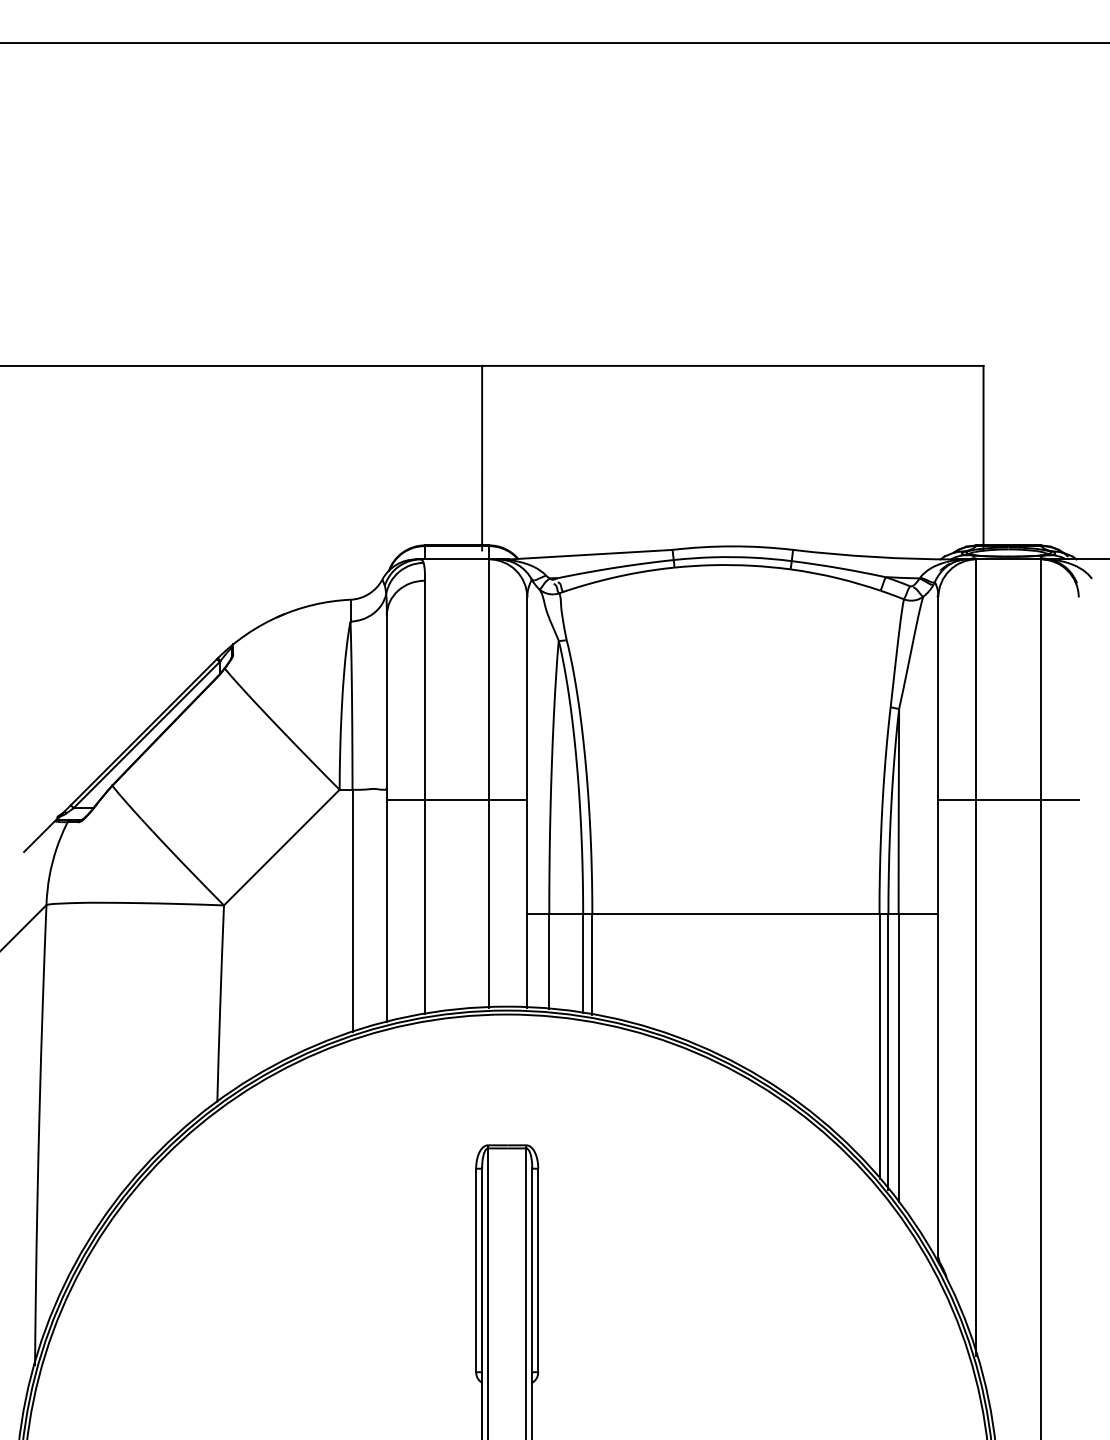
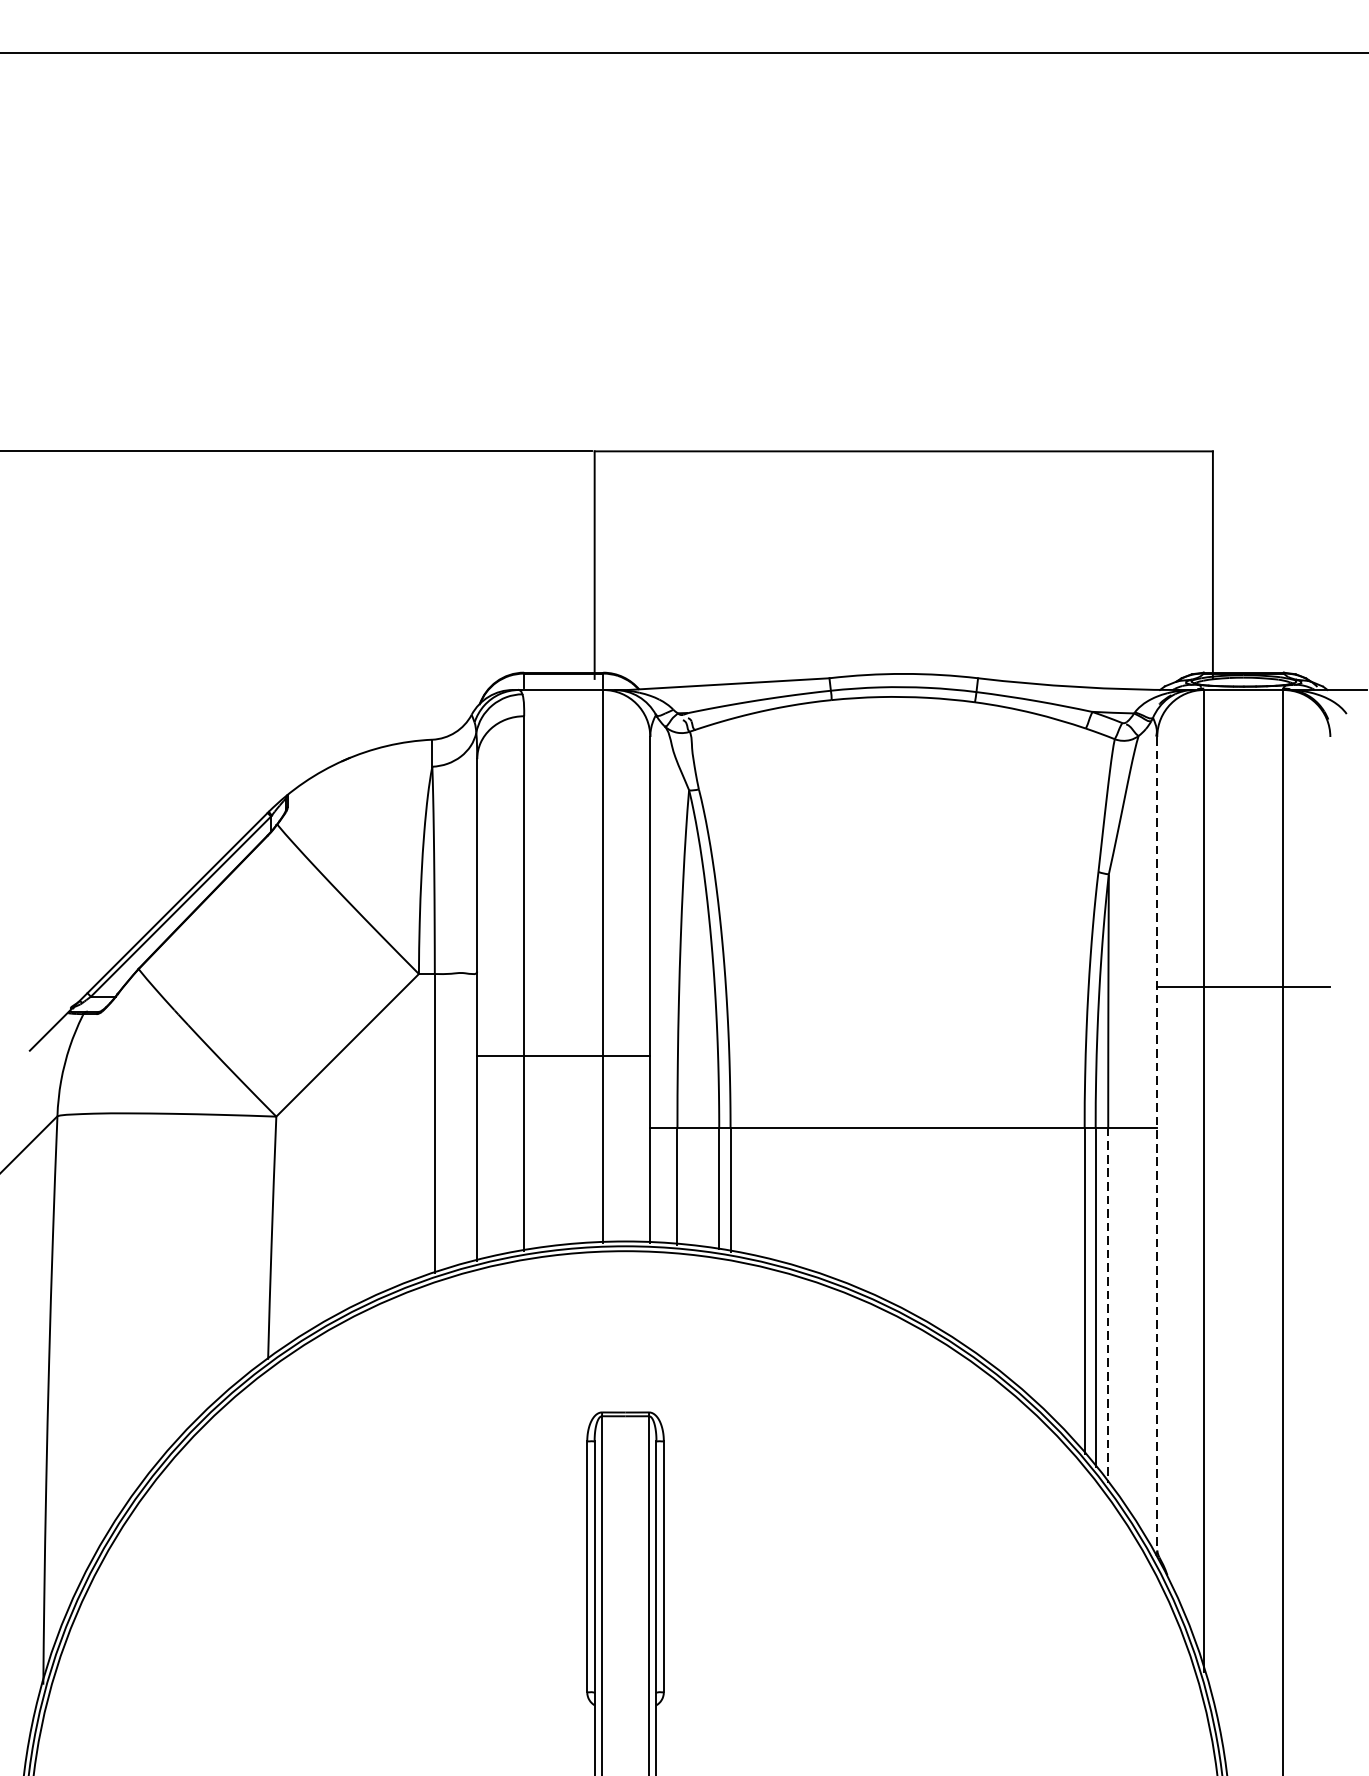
line: (456, 800) -> (563, 1056), moved
line: (938, 927) -> (1157, 1143), solid -> dashed
line: (898, 1058) -> (1108, 1305), solid -> dashed

